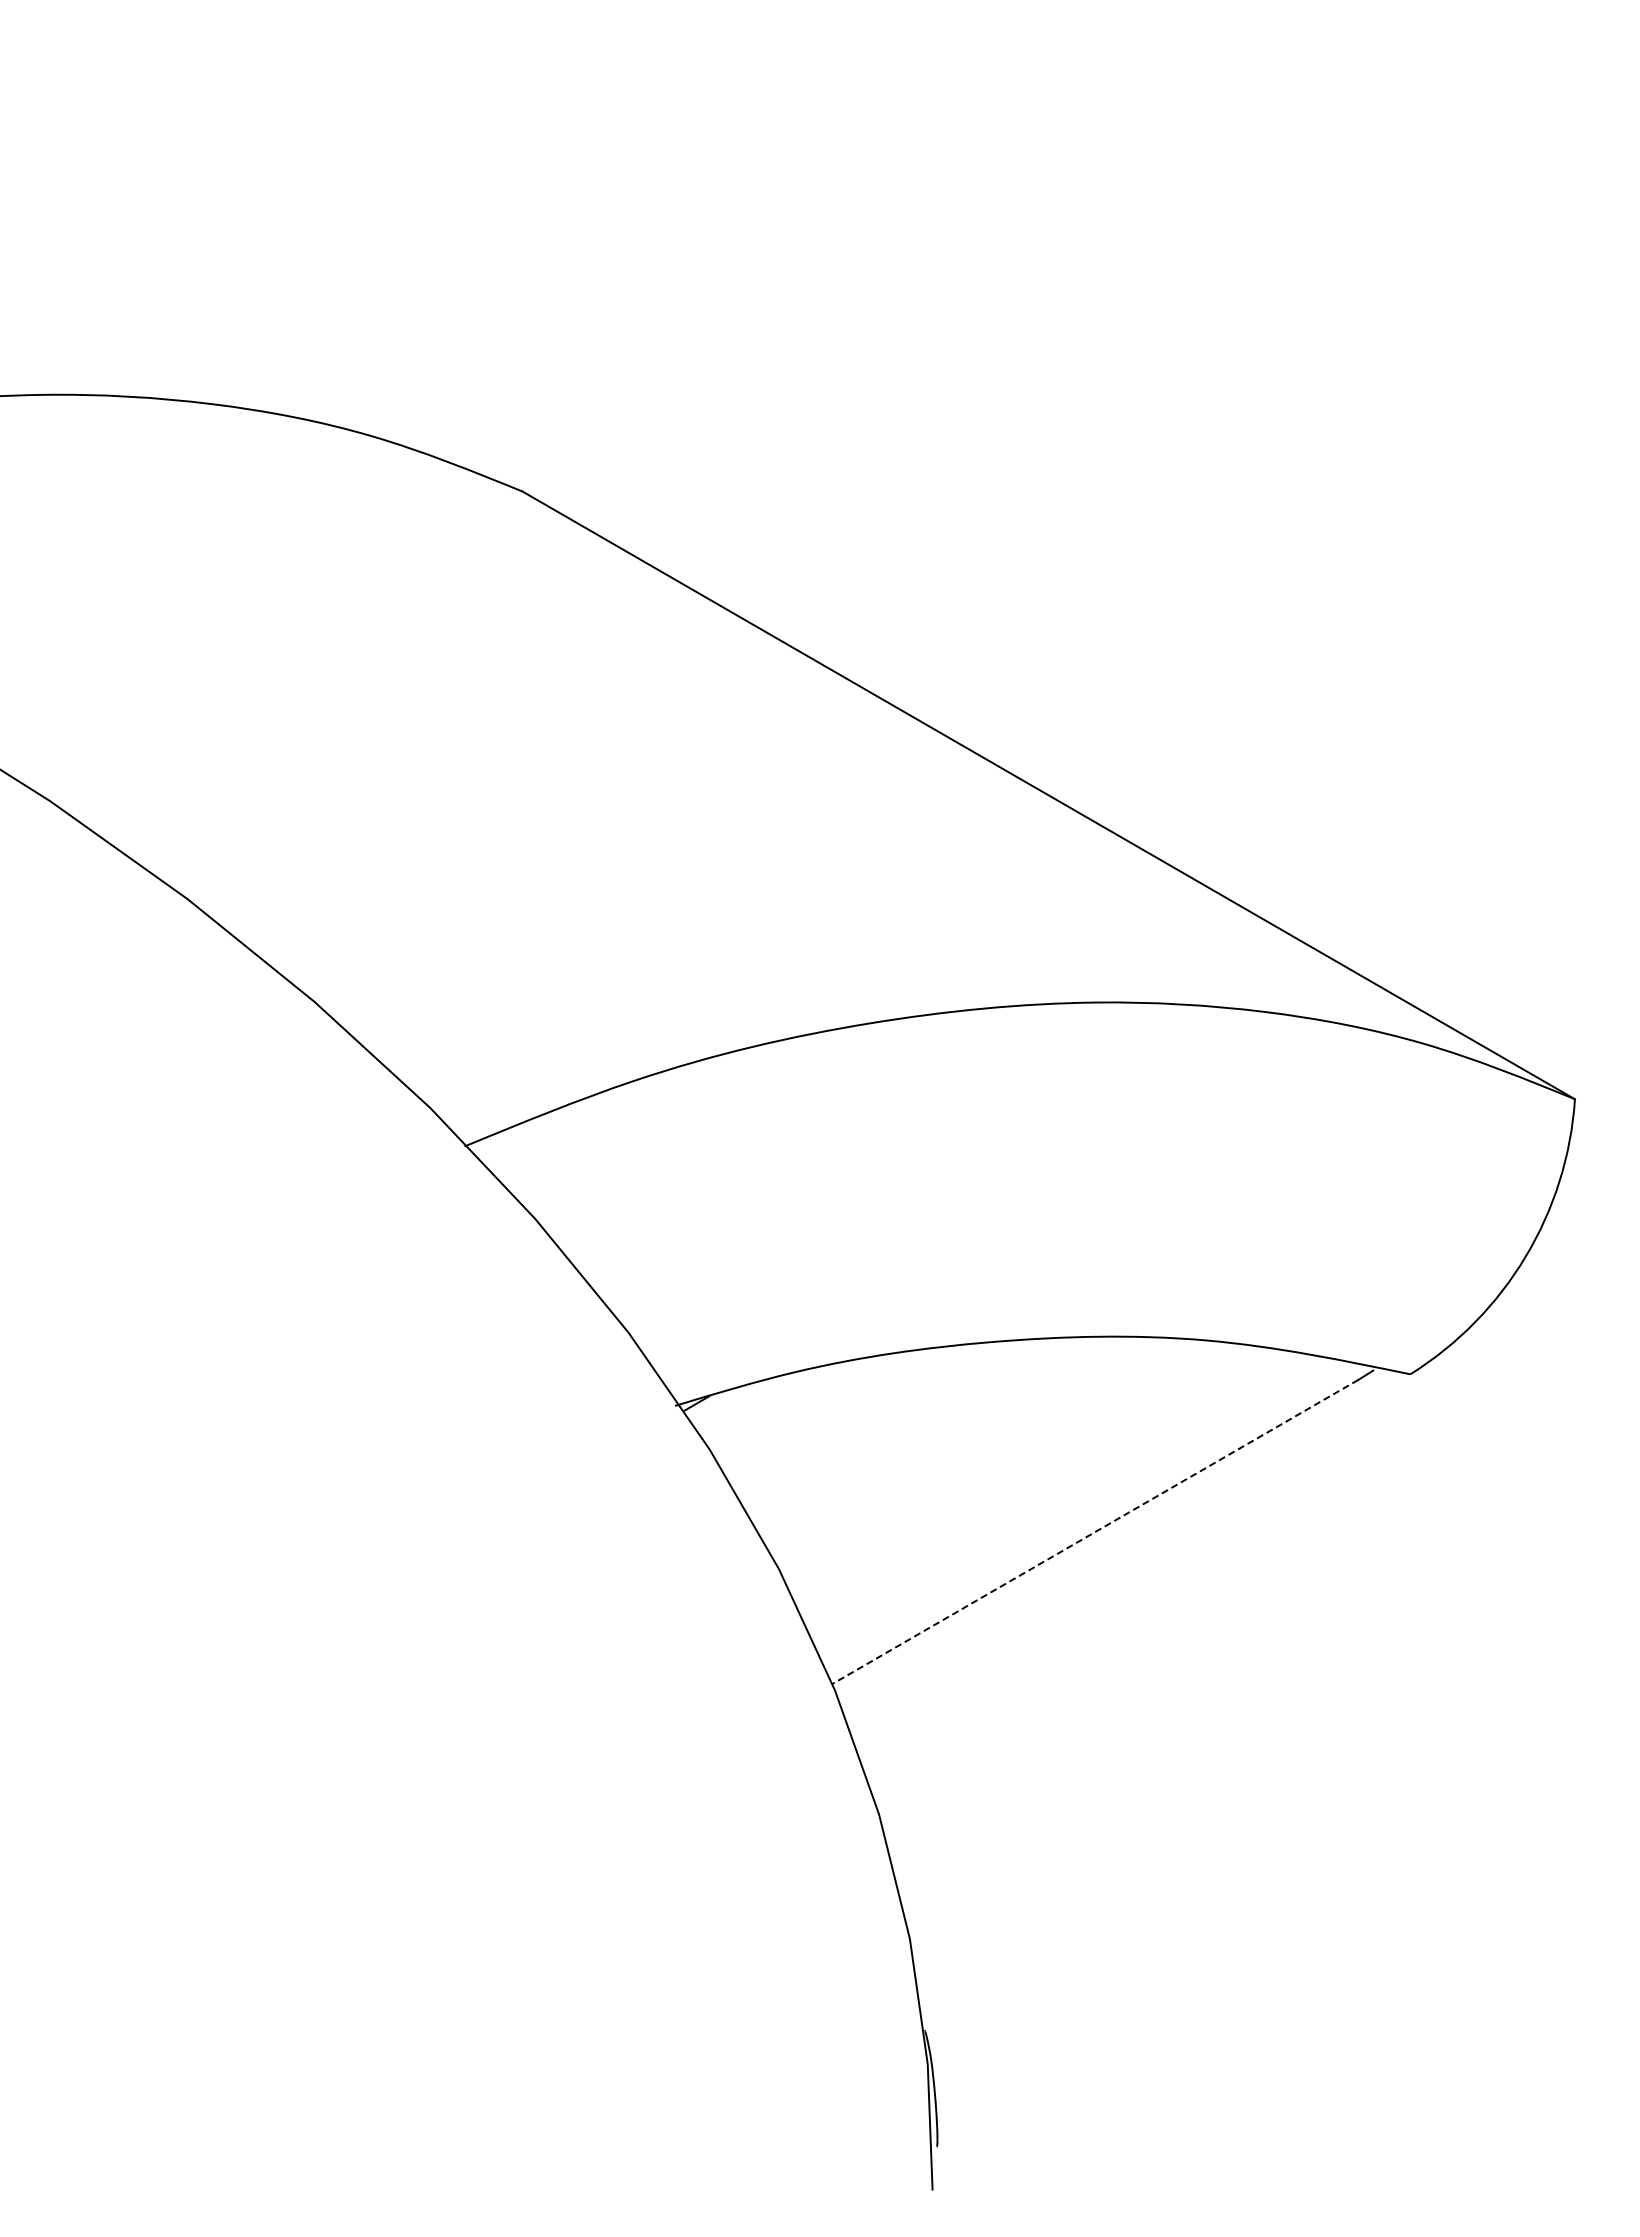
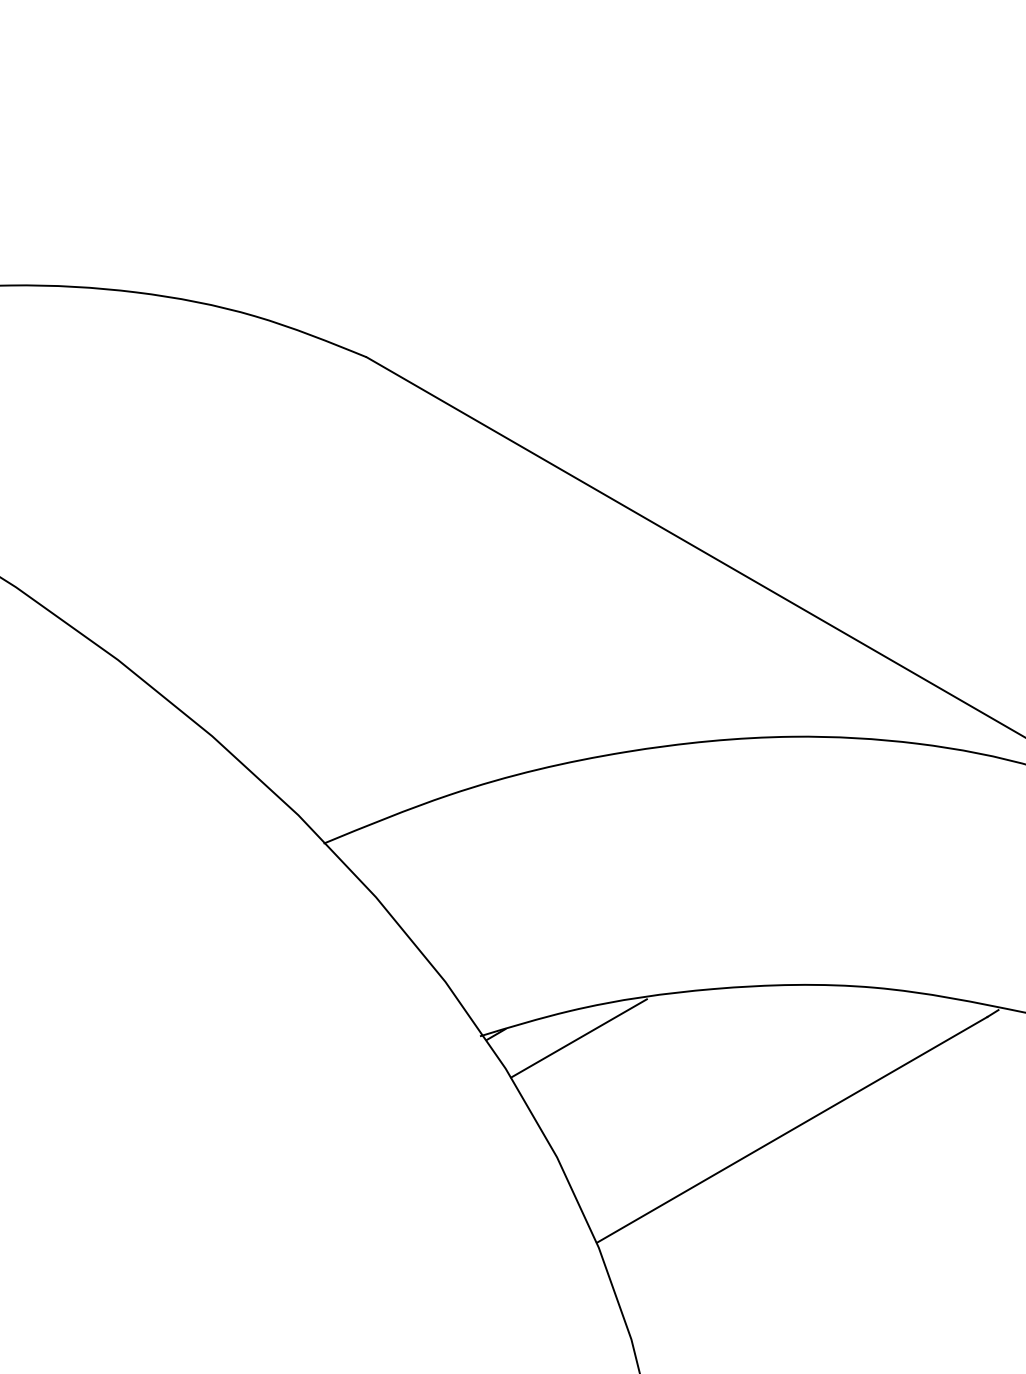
line: (808, 1408) -> (579, 1038), added
line: (1095, 1531) -> (792, 1129), dashed -> solid

